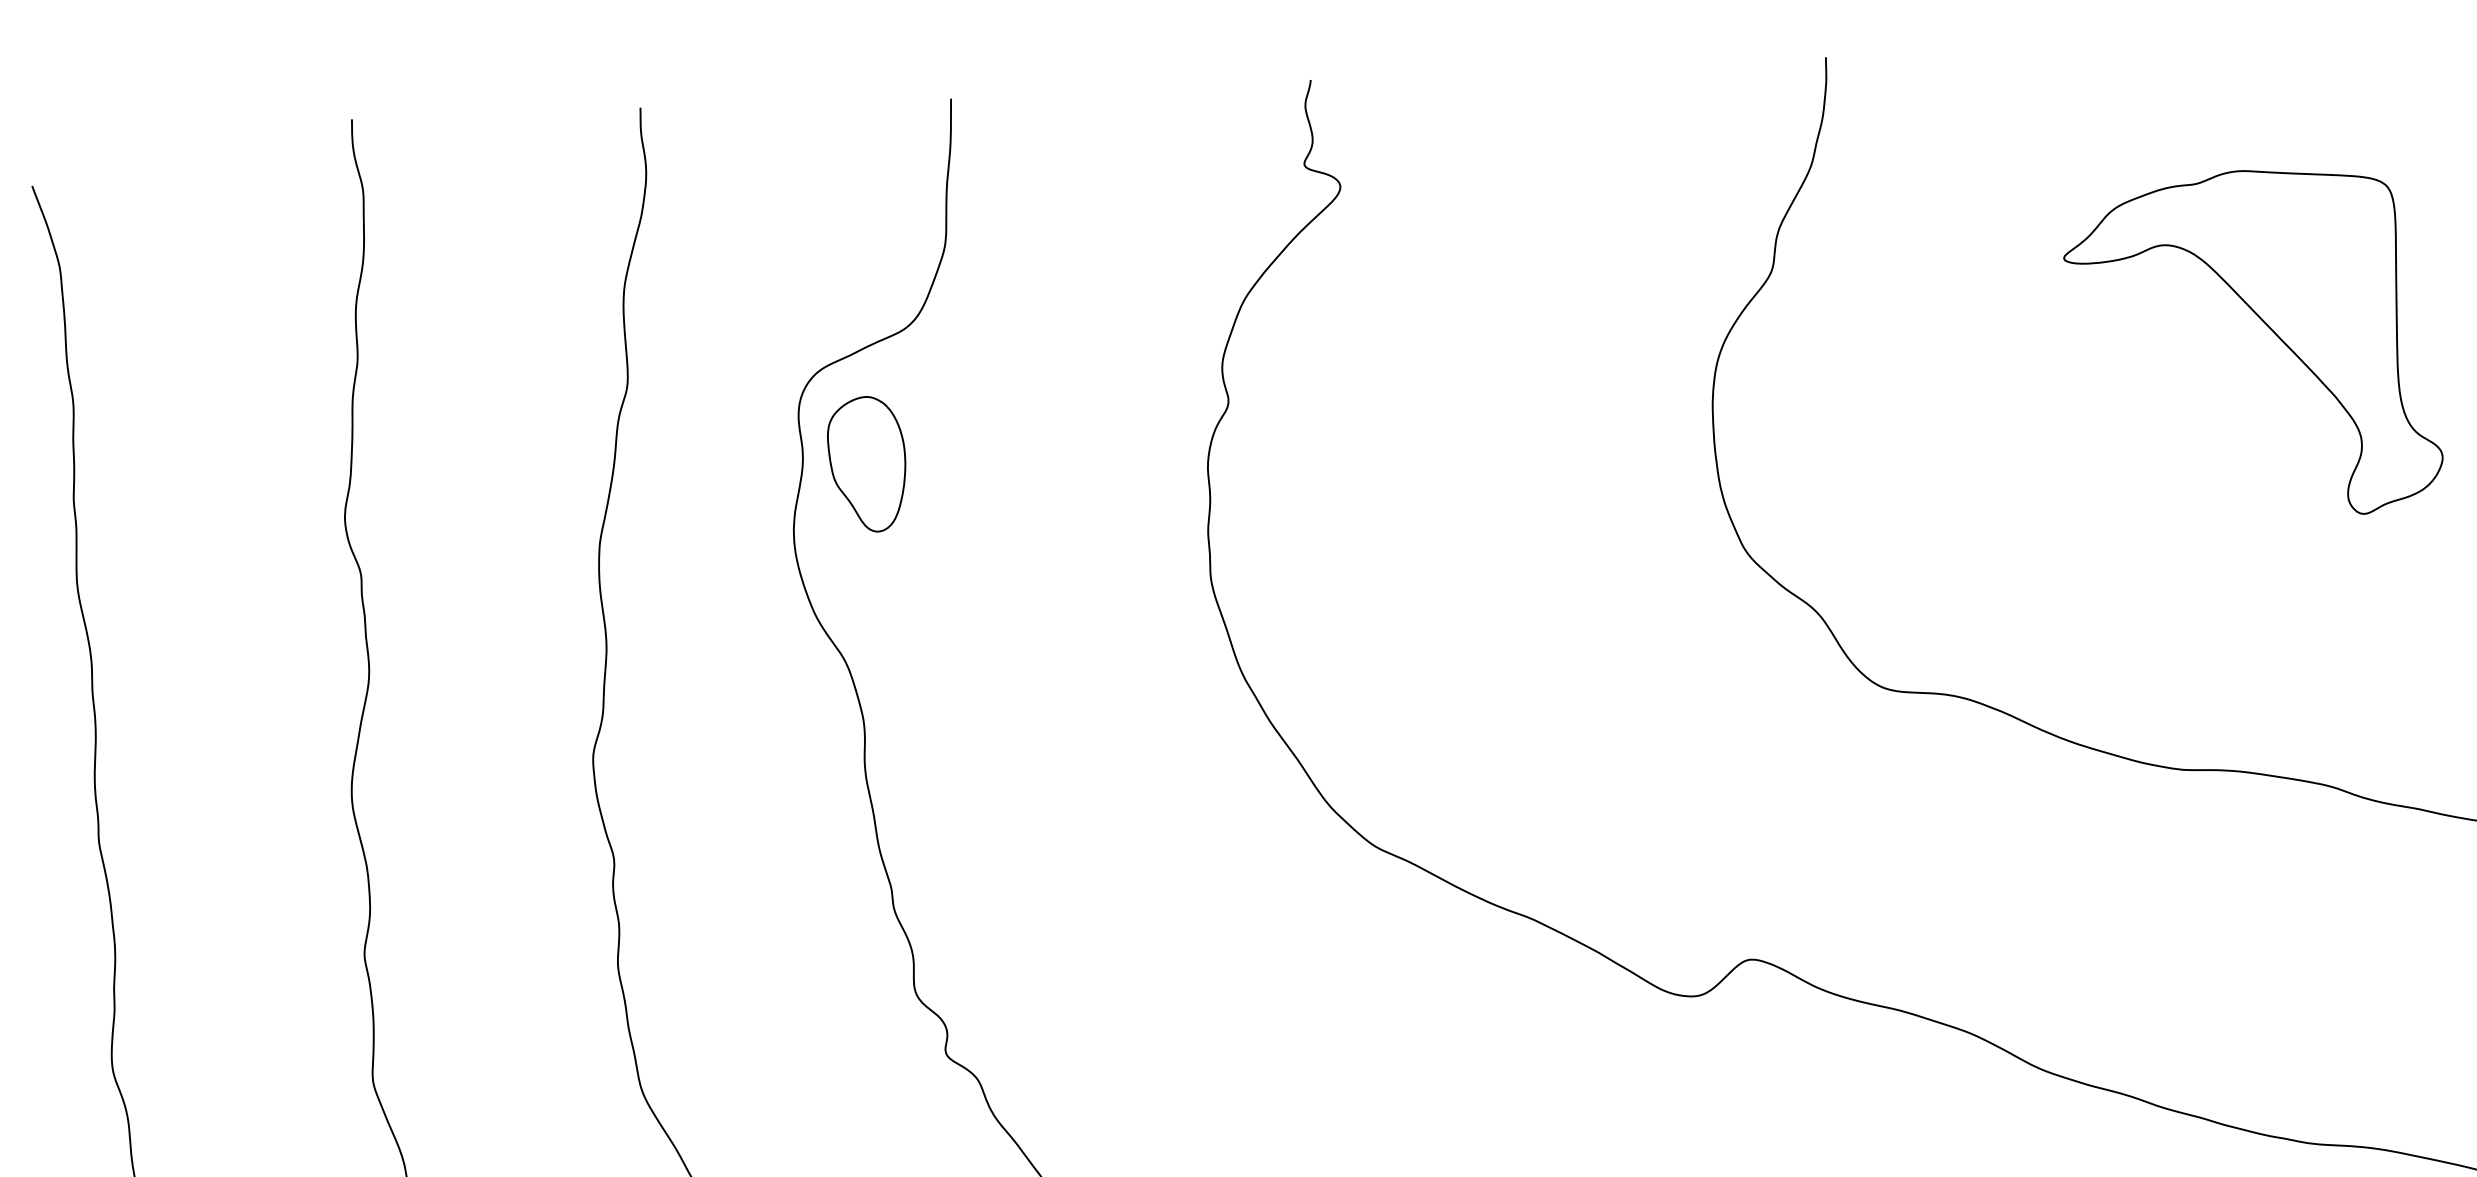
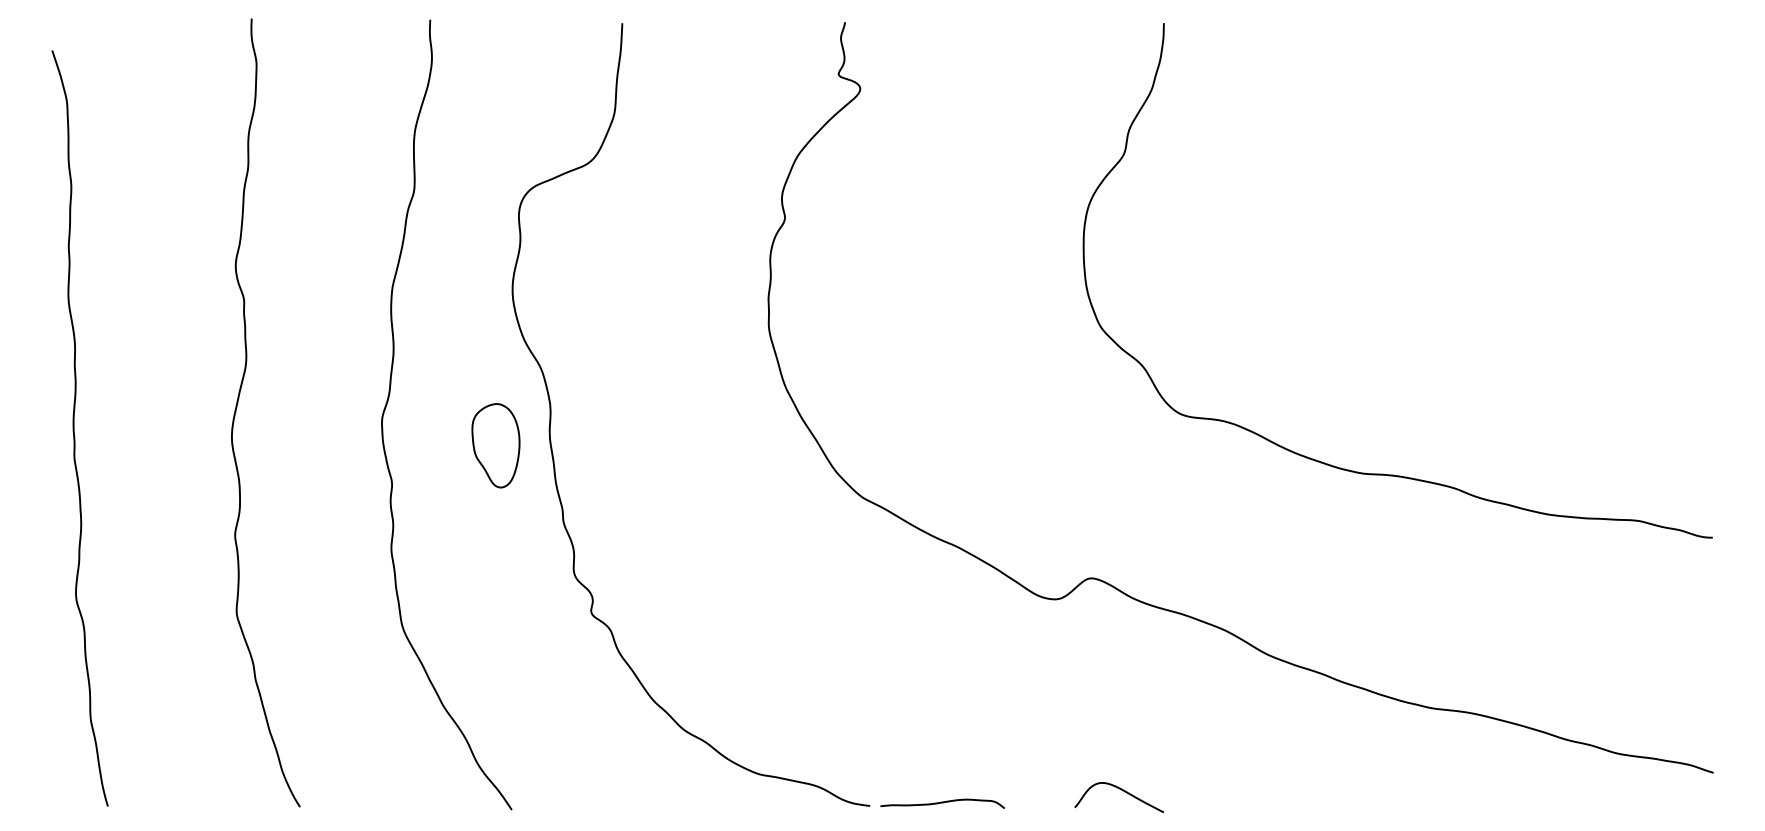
part: (2270, 331) -> (1430, 205), removed
part: (866, 464) -> (495, 445), moved

